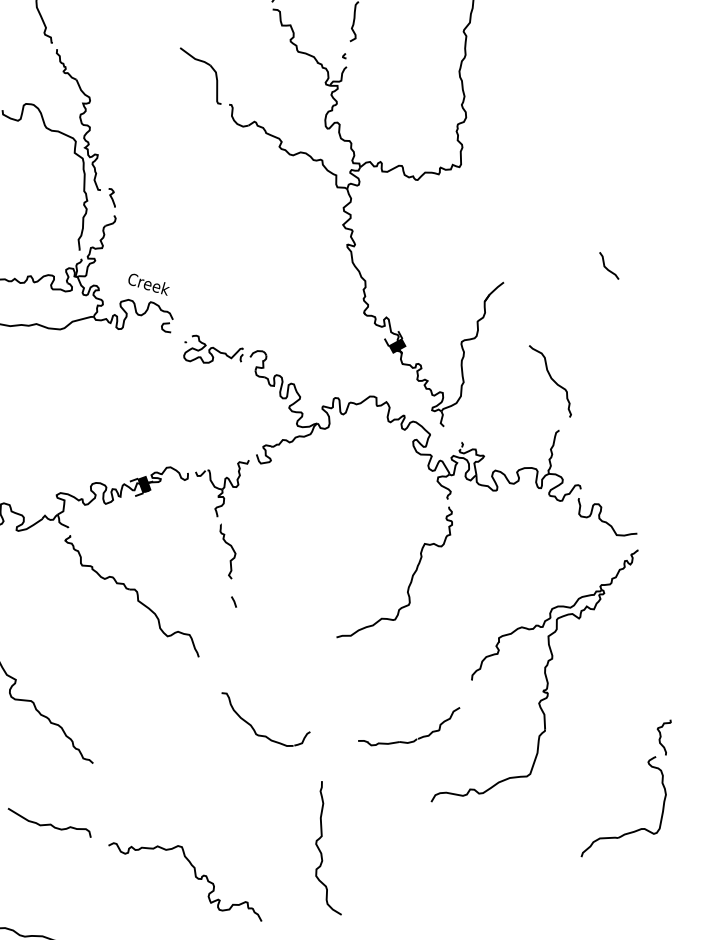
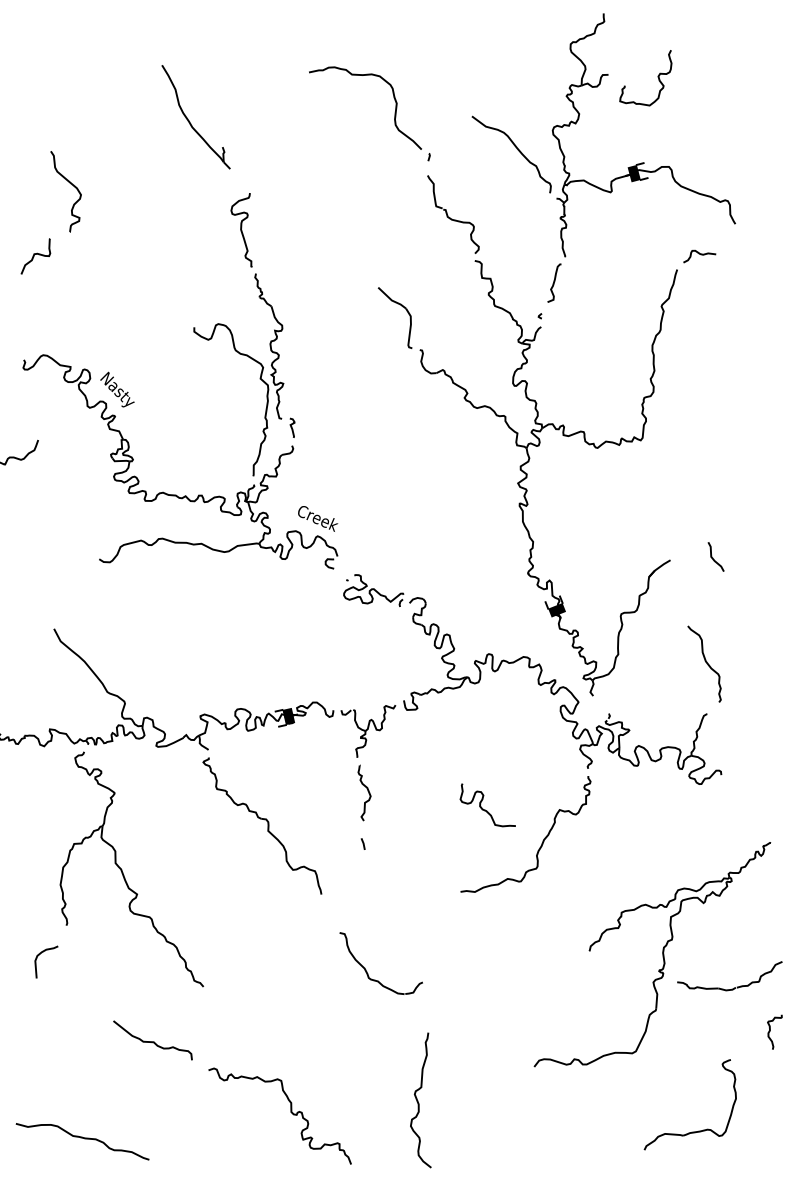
curve: (606, 267) -> (713, 558), moved
curve: (605, 520) -> (485, 809), moved
part: (415, 739) -> (734, 987), moved
part: (625, 832) -> (691, 1131), moved

